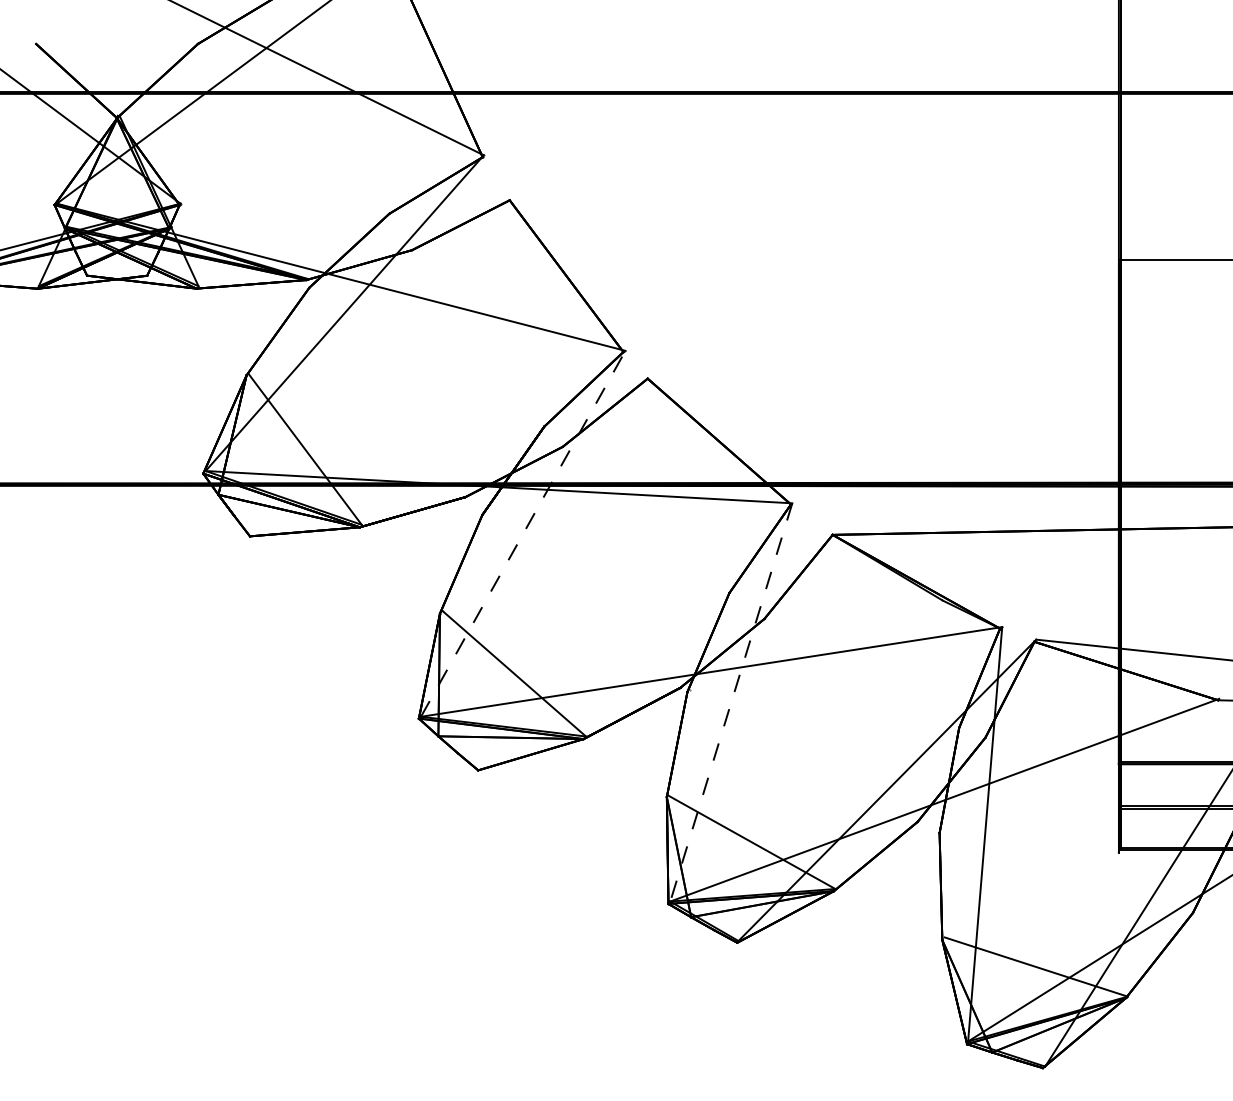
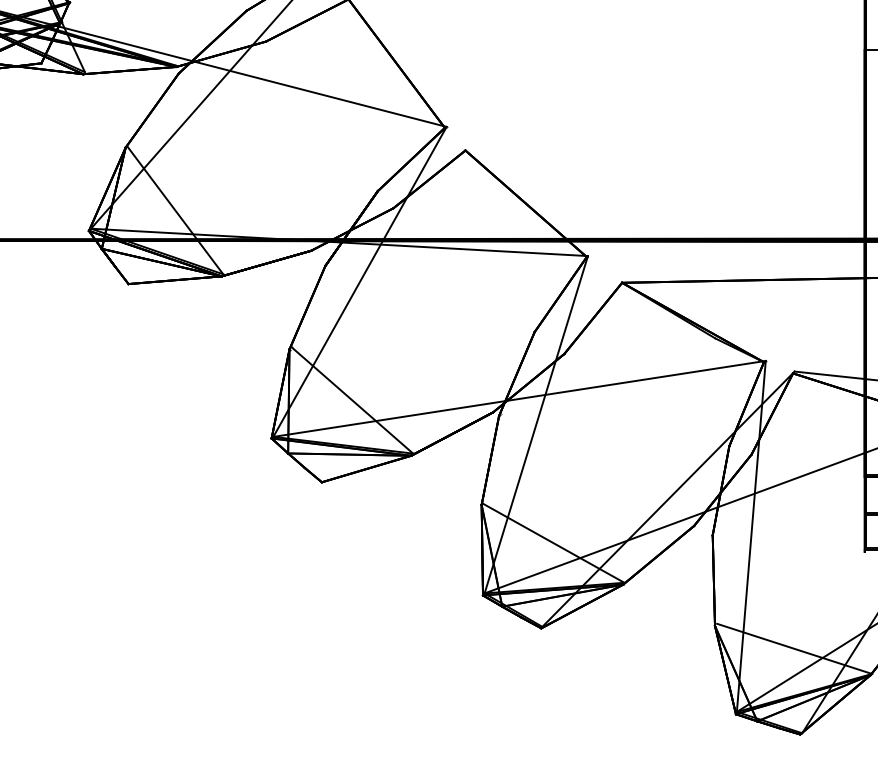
line: (523, 533) -> (360, 281), dashed -> solid
line: (731, 702) -> (536, 424), dashed -> solid

